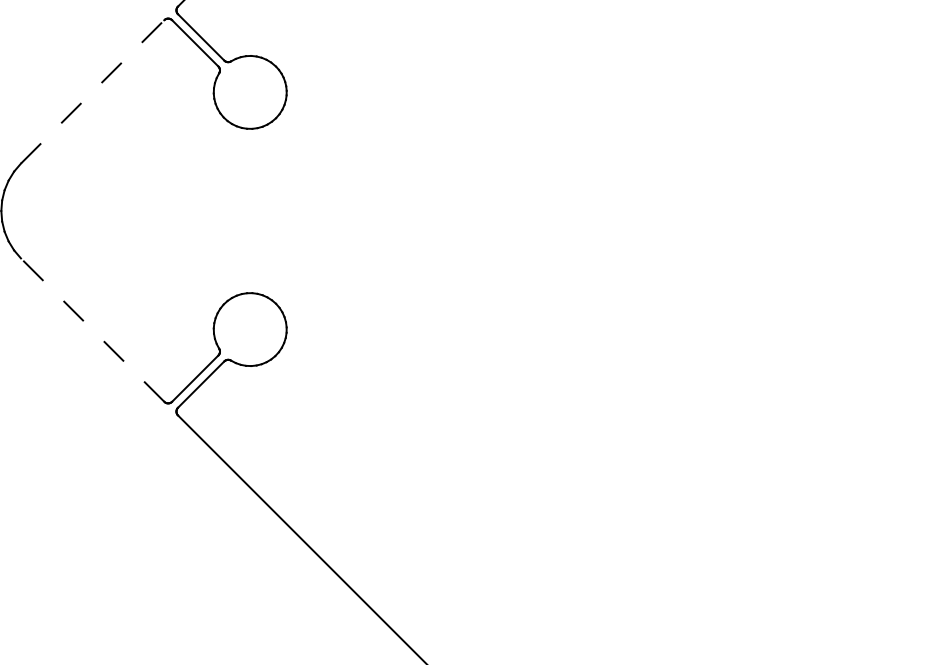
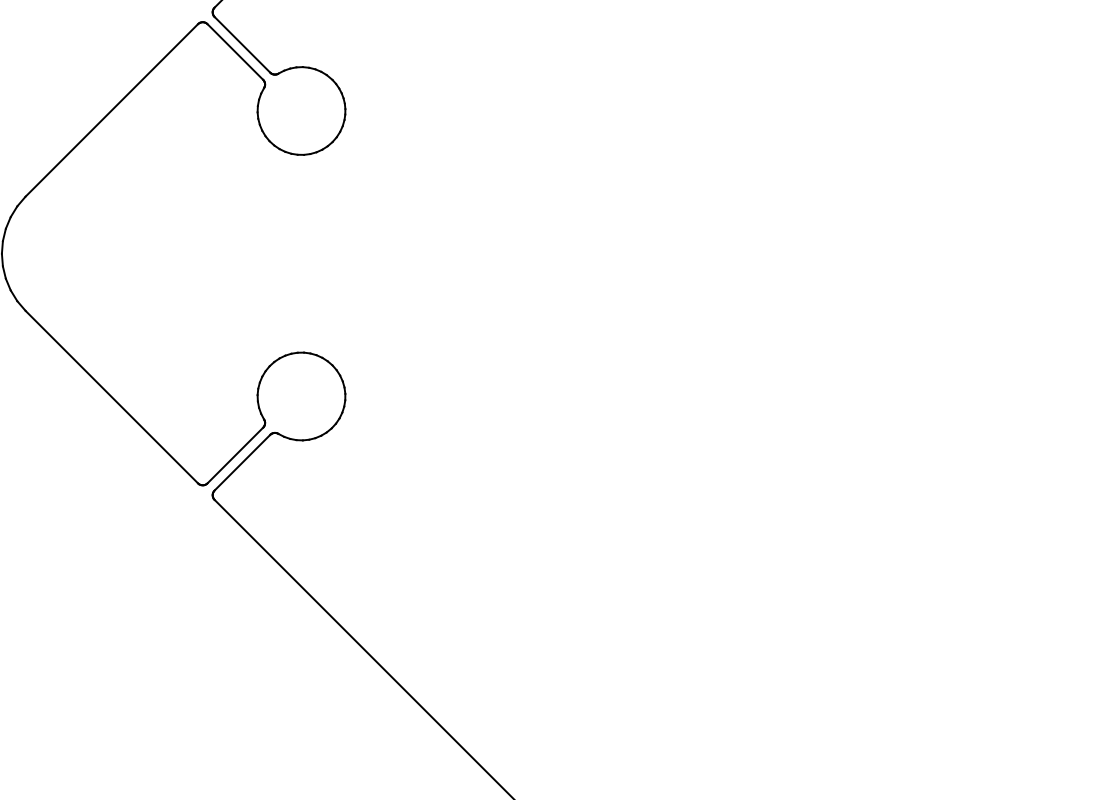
line: (92, 91) -> (111, 110), dashed -> solid
line: (92, 330) -> (111, 397), dashed -> solid

